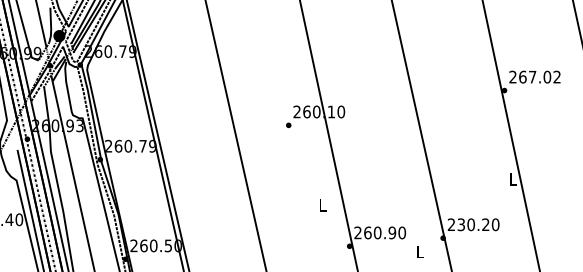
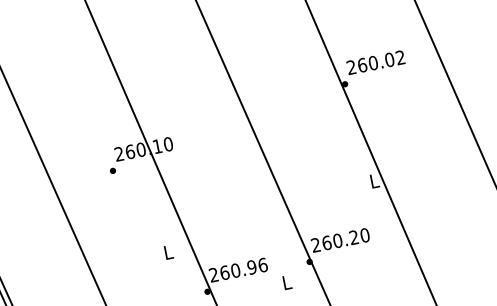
text: (532, 76) -> (373, 62), 267.02 -> 260.02
text: (461, 224) -> (327, 242), 230.20 -> 260.20
text: (402, 232) -> (263, 264), 260.90 -> 260.96

